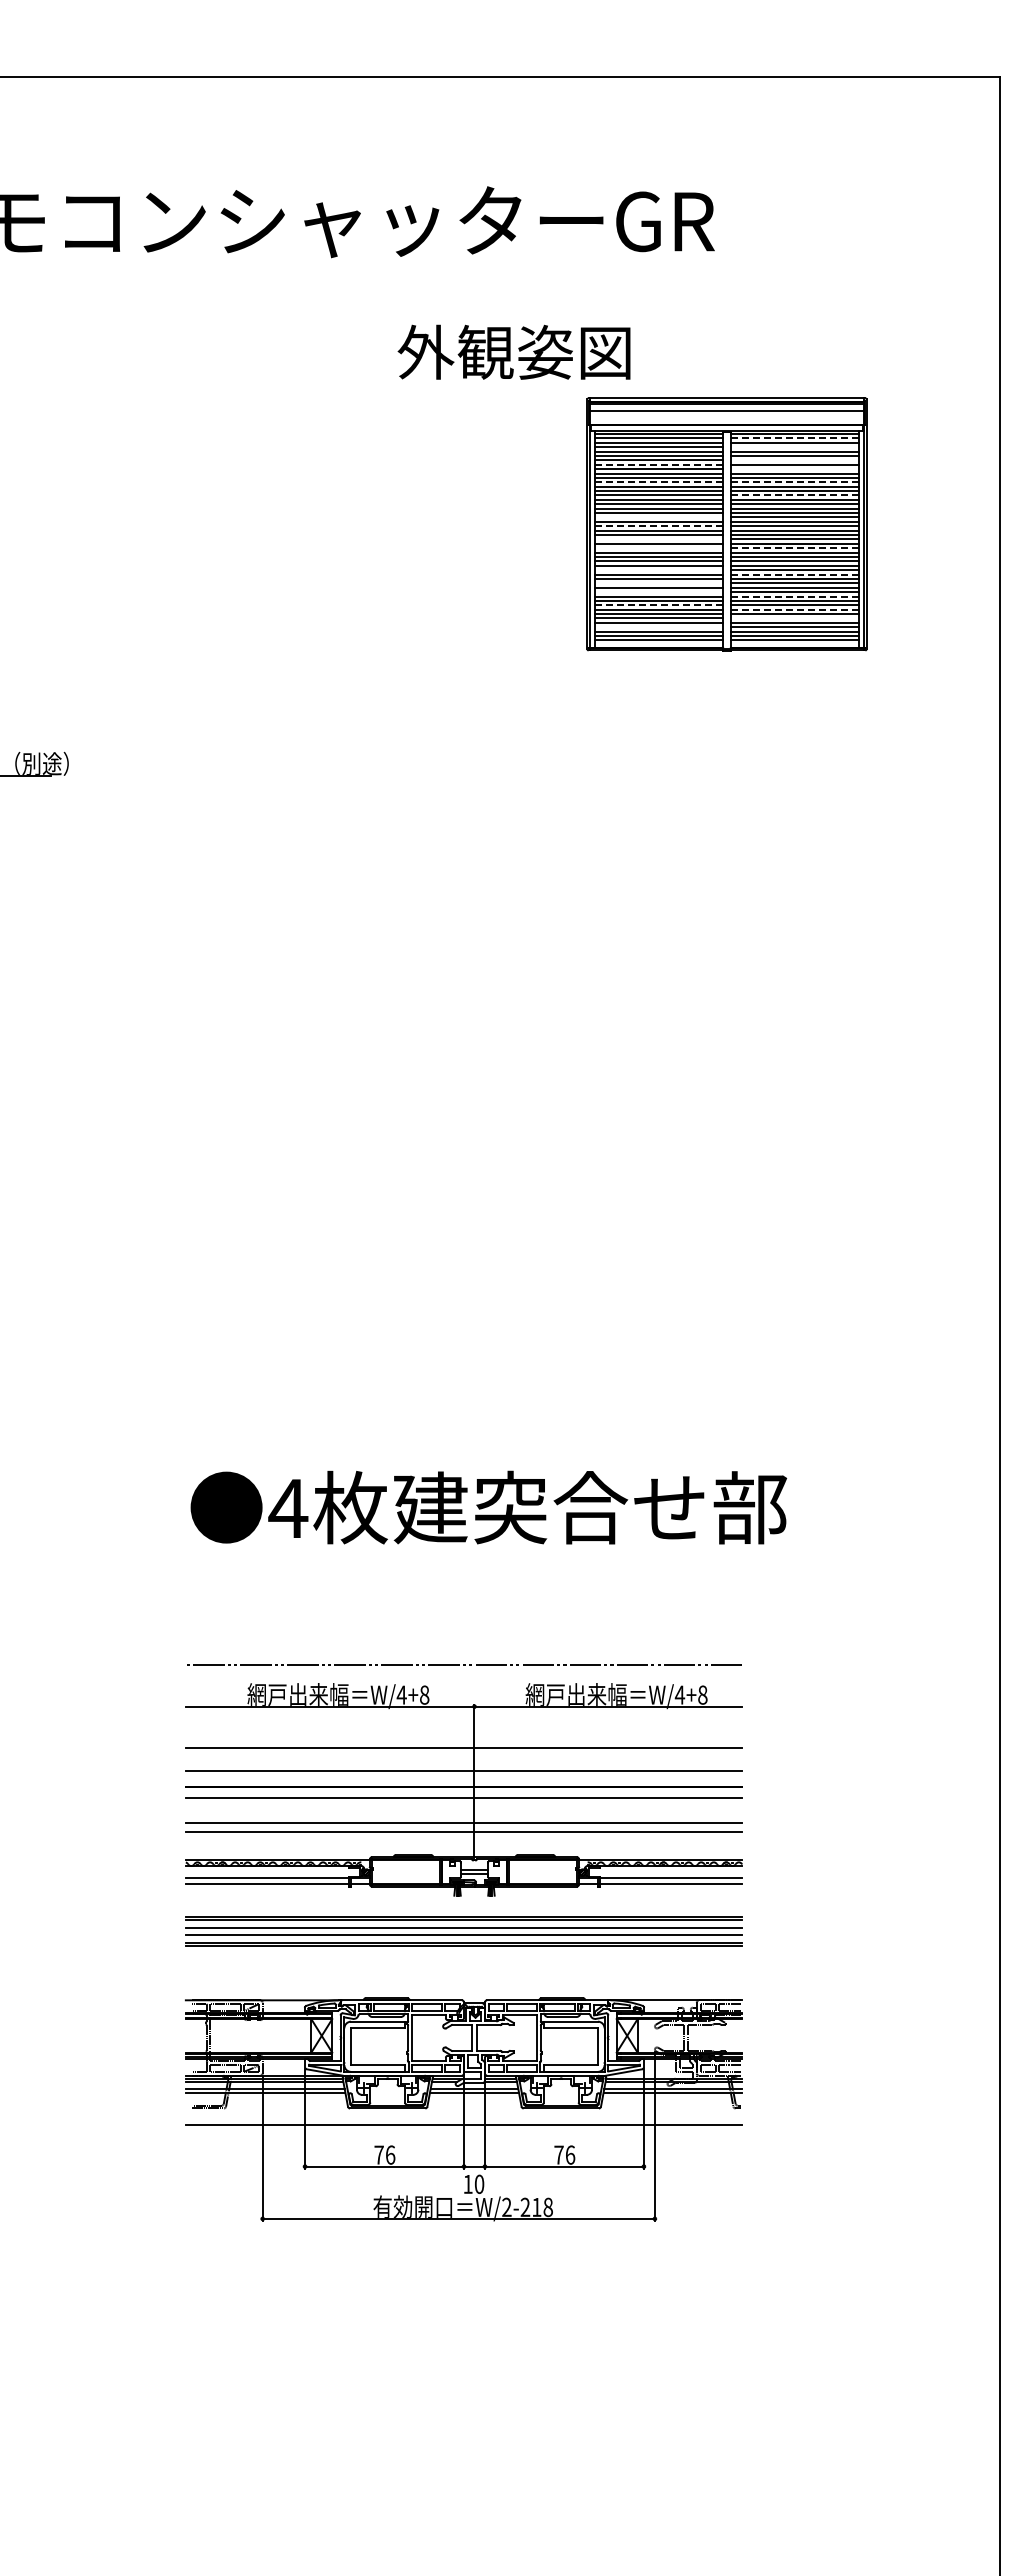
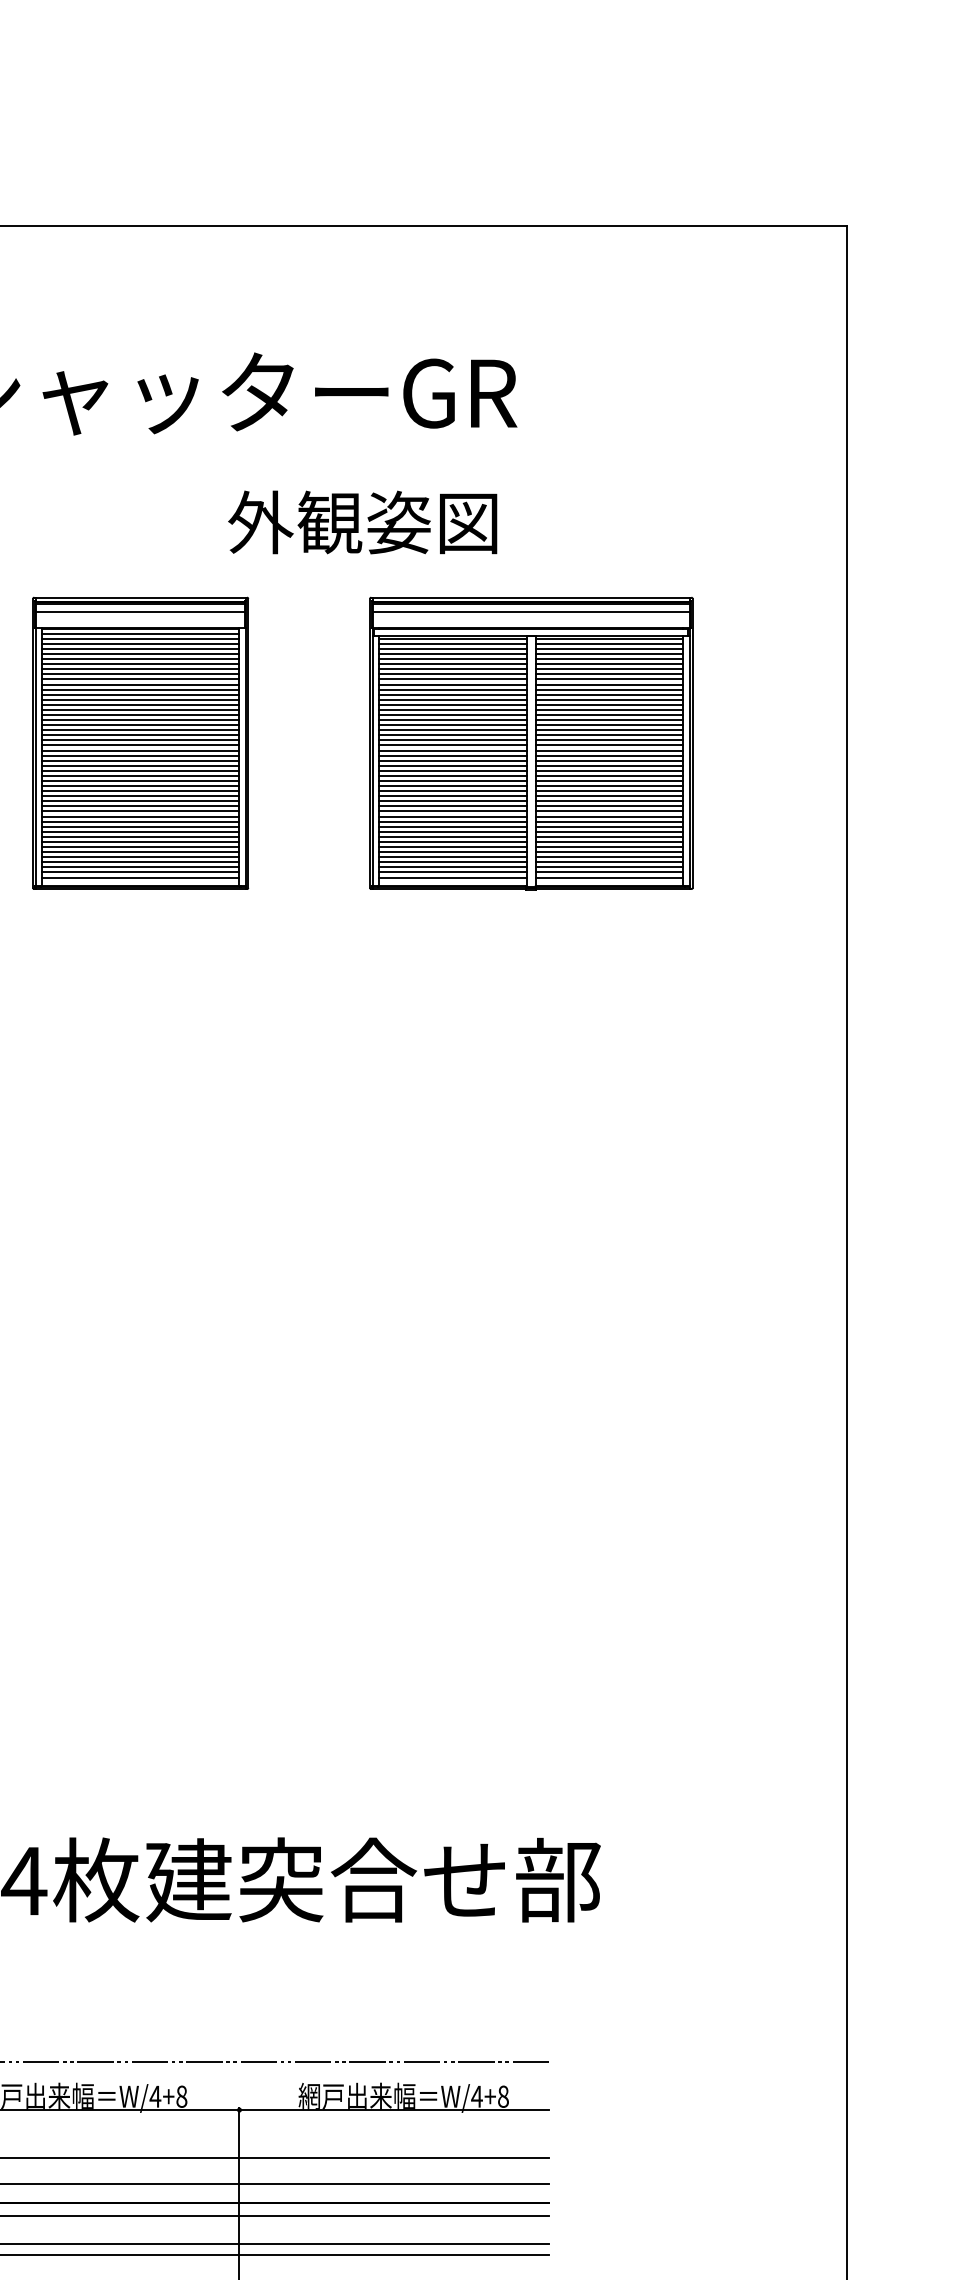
text: (513, 351) -> (362, 521), moved
line: (794, 438) -> (609, 644), dashed -> solid
line: (794, 447) -> (609, 654), added
line: (794, 460) -> (609, 669), added
line: (659, 464) -> (453, 674), dashed -> solid
line: (794, 469) -> (609, 679), added
line: (659, 482) -> (453, 694), dashed -> solid
line: (794, 482) -> (609, 694), dashed -> solid
line: (794, 495) -> (609, 709), dashed -> solid
line: (659, 517) -> (453, 735), added
part: (388, 524) -> (140, 743), added
line: (659, 526) -> (453, 745), dashed -> solid
line: (659, 539) -> (453, 760), added
line: (659, 548) -> (453, 771), added
line: (794, 548) -> (609, 771), dashed -> solid
line: (659, 570) -> (453, 796), added
line: (794, 574) -> (609, 801), dashed -> solid
line: (659, 583) -> (453, 811), added
line: (659, 592) -> (453, 822), added
line: (794, 596) -> (609, 826), dashed -> solid
line: (659, 605) -> (453, 837), dashed -> solid
line: (794, 609) -> (609, 841), dashed -> solid
line: (794, 618) -> (609, 852), added
line: (659, 627) -> (453, 862), added

